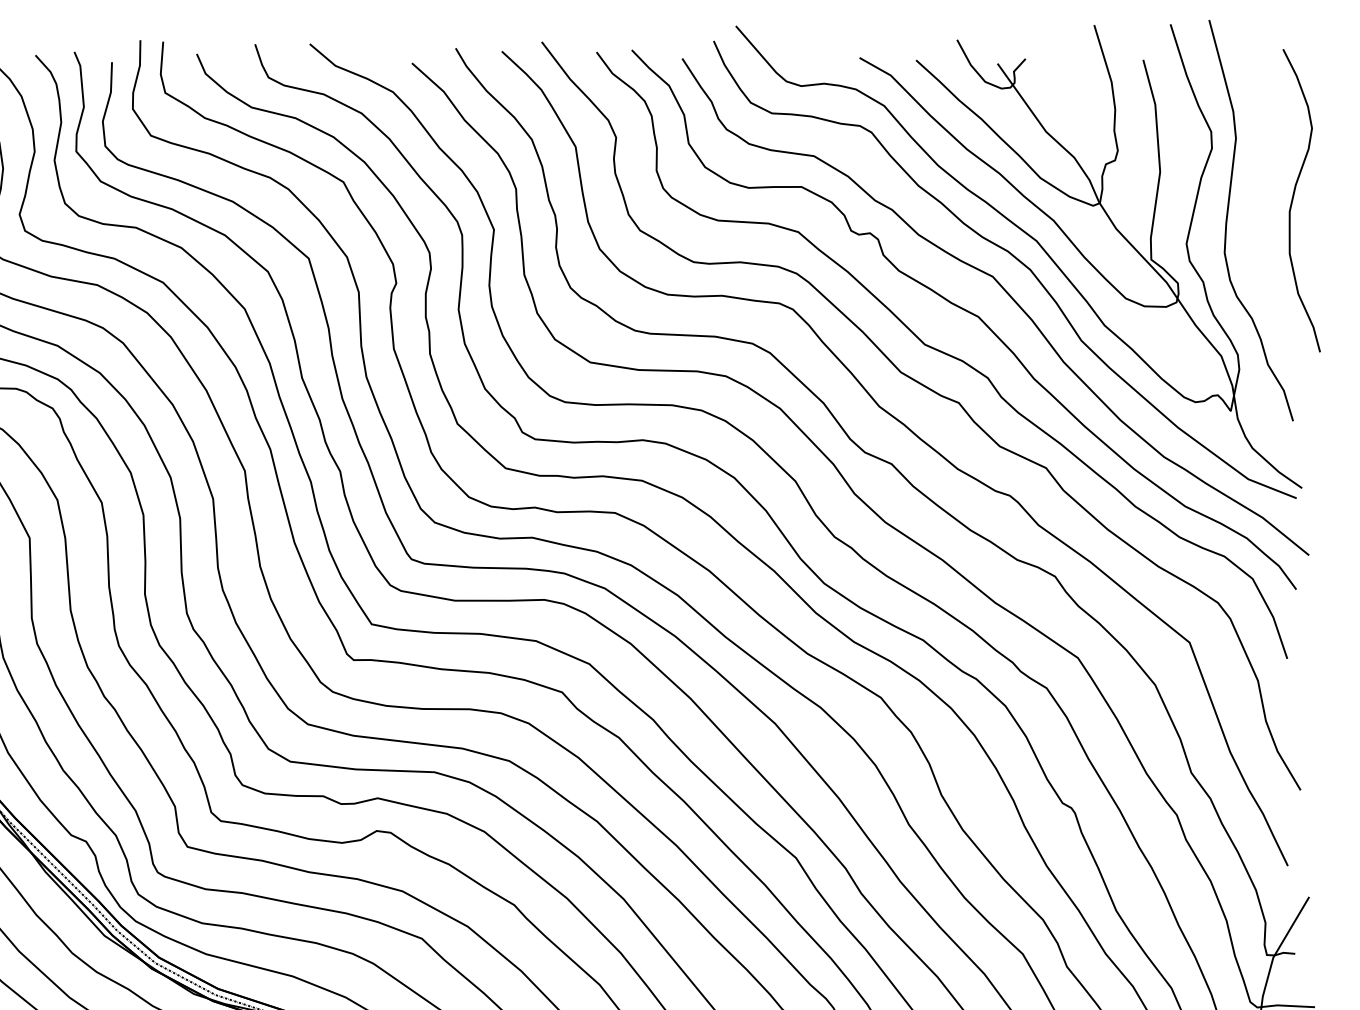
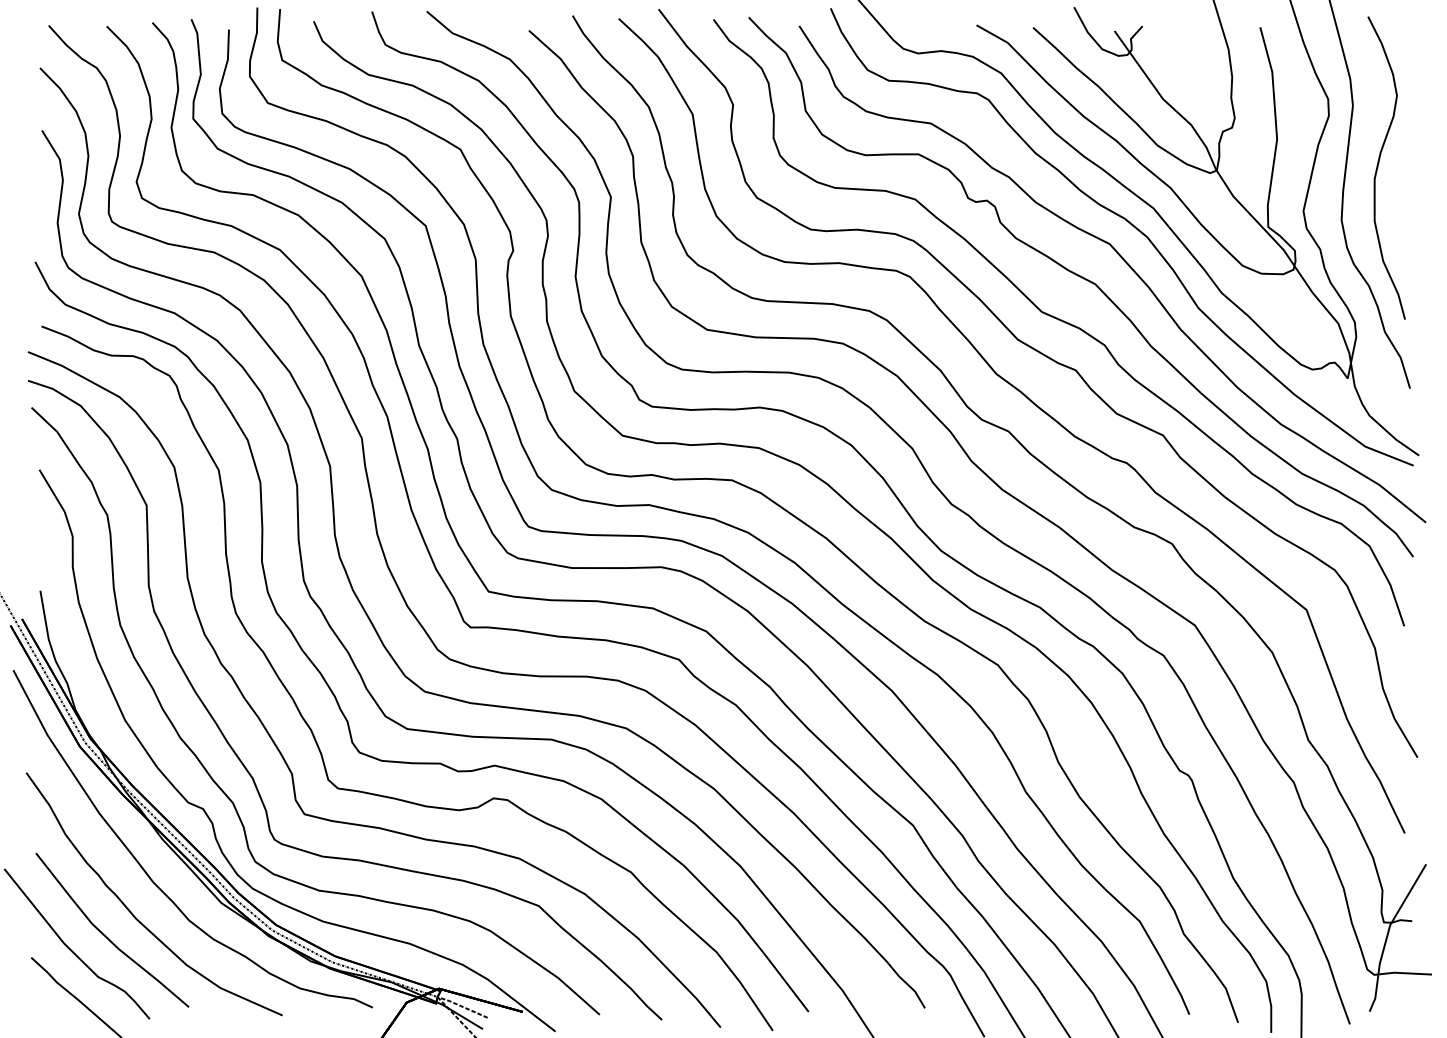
curve: (1293, 200) -> (1378, 167), moved

